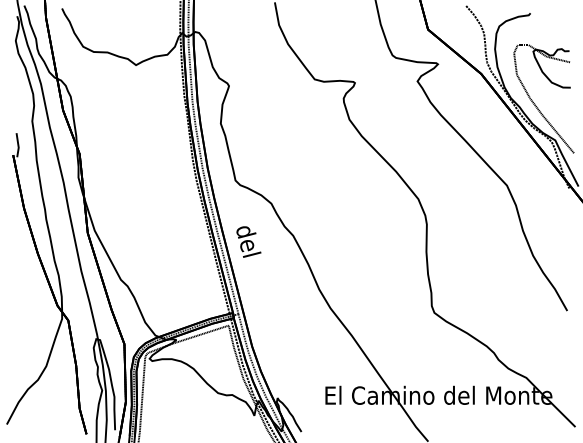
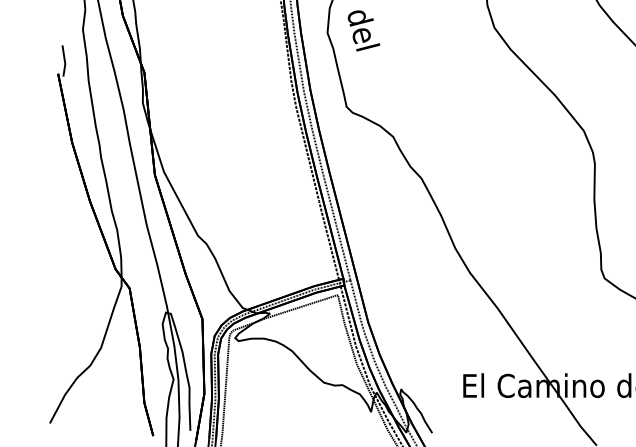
text: (248, 241) -> (363, 30), moved

